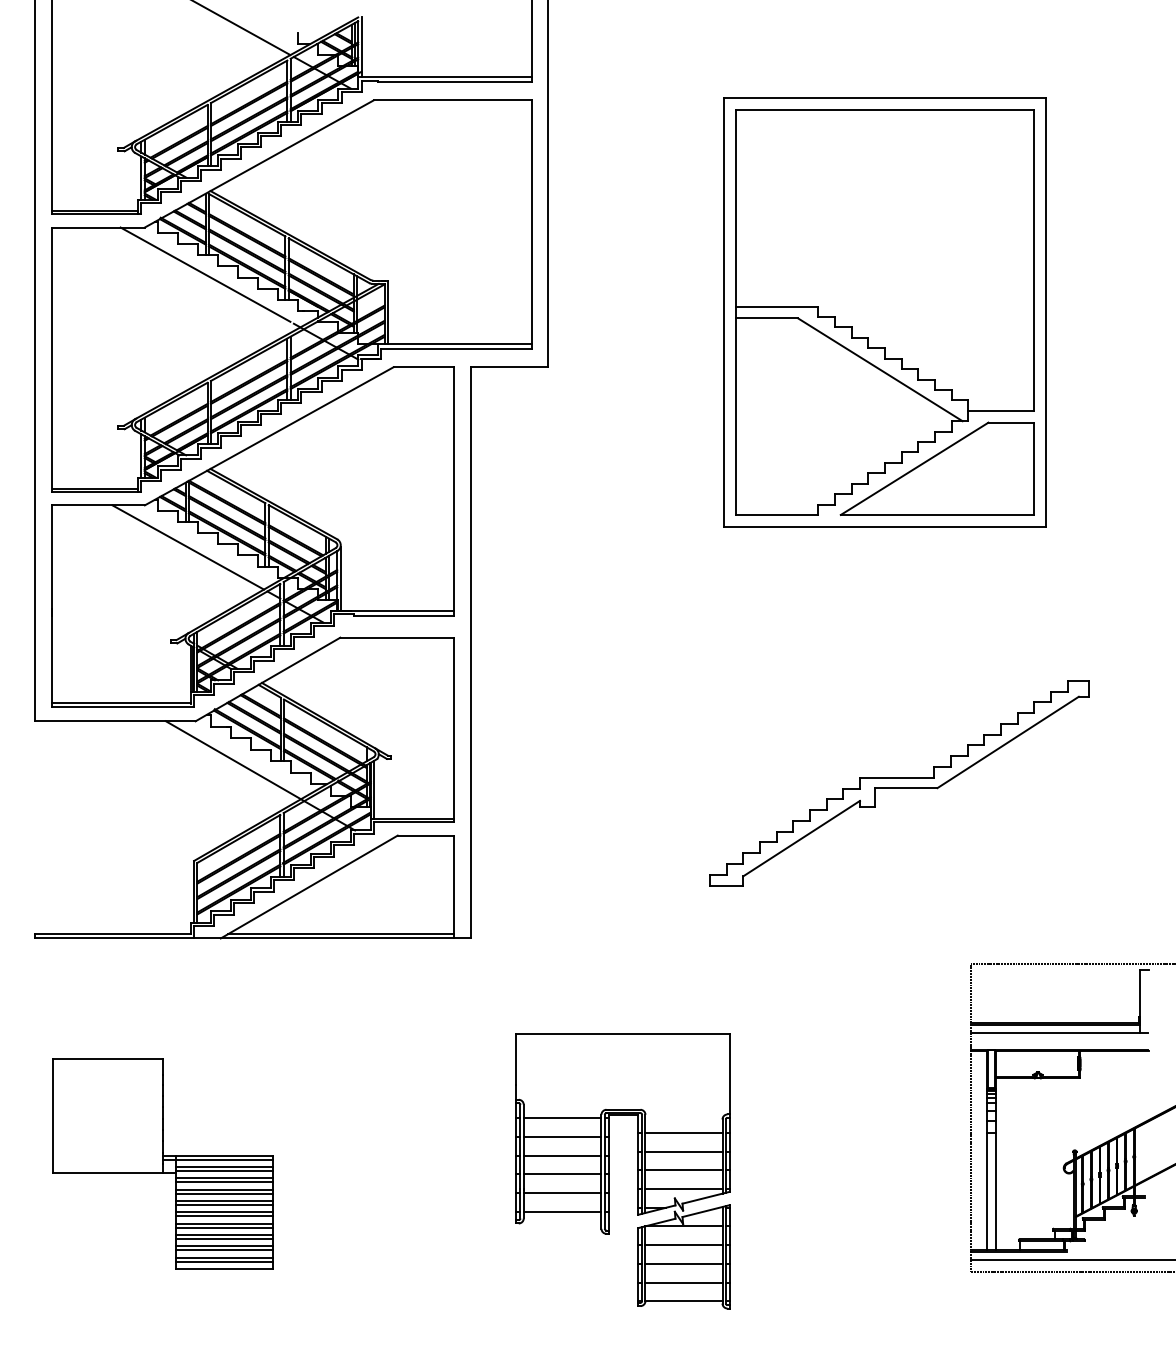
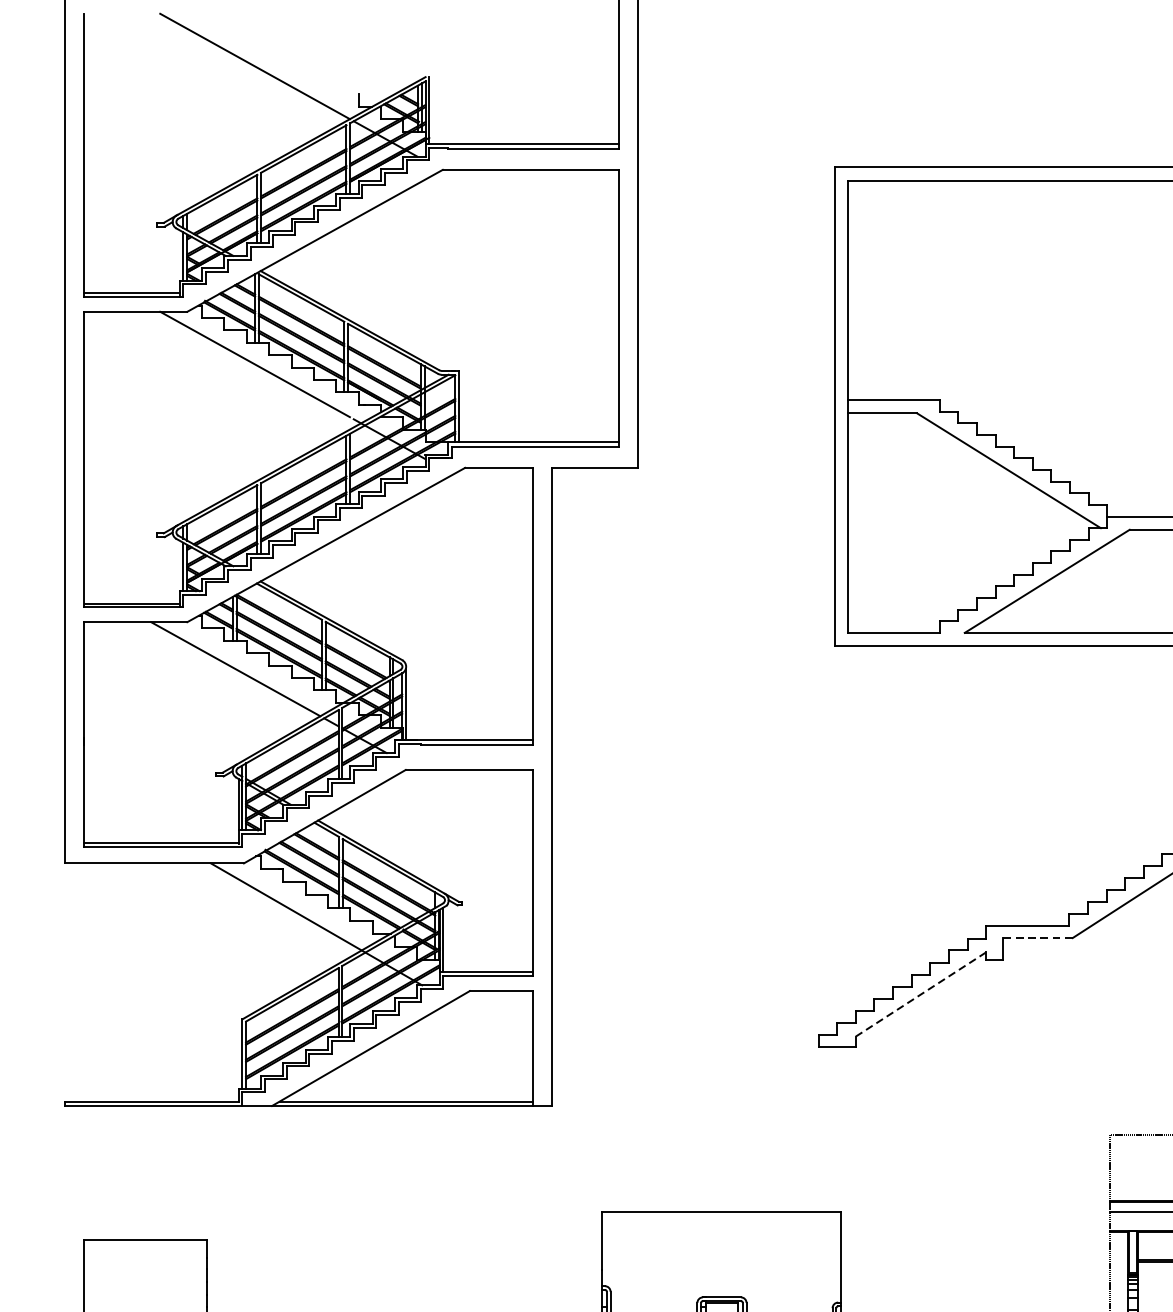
line: (905, 788) -> (1037, 938), solid -> dashed
line: (801, 838) -> (920, 994), solid -> dashed
line: (562, 1118) -> (653, 1307), removed

